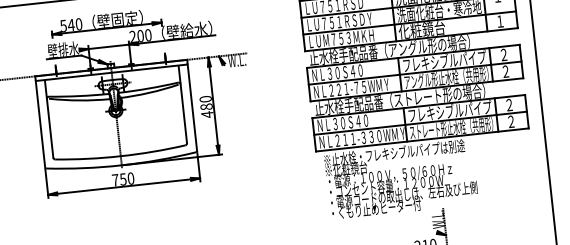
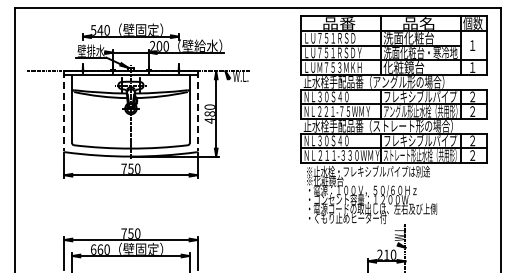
line: (192, 105) -> (197, 111), solid -> dashed
line: (40, 122) -> (64, 111), solid -> dashed

